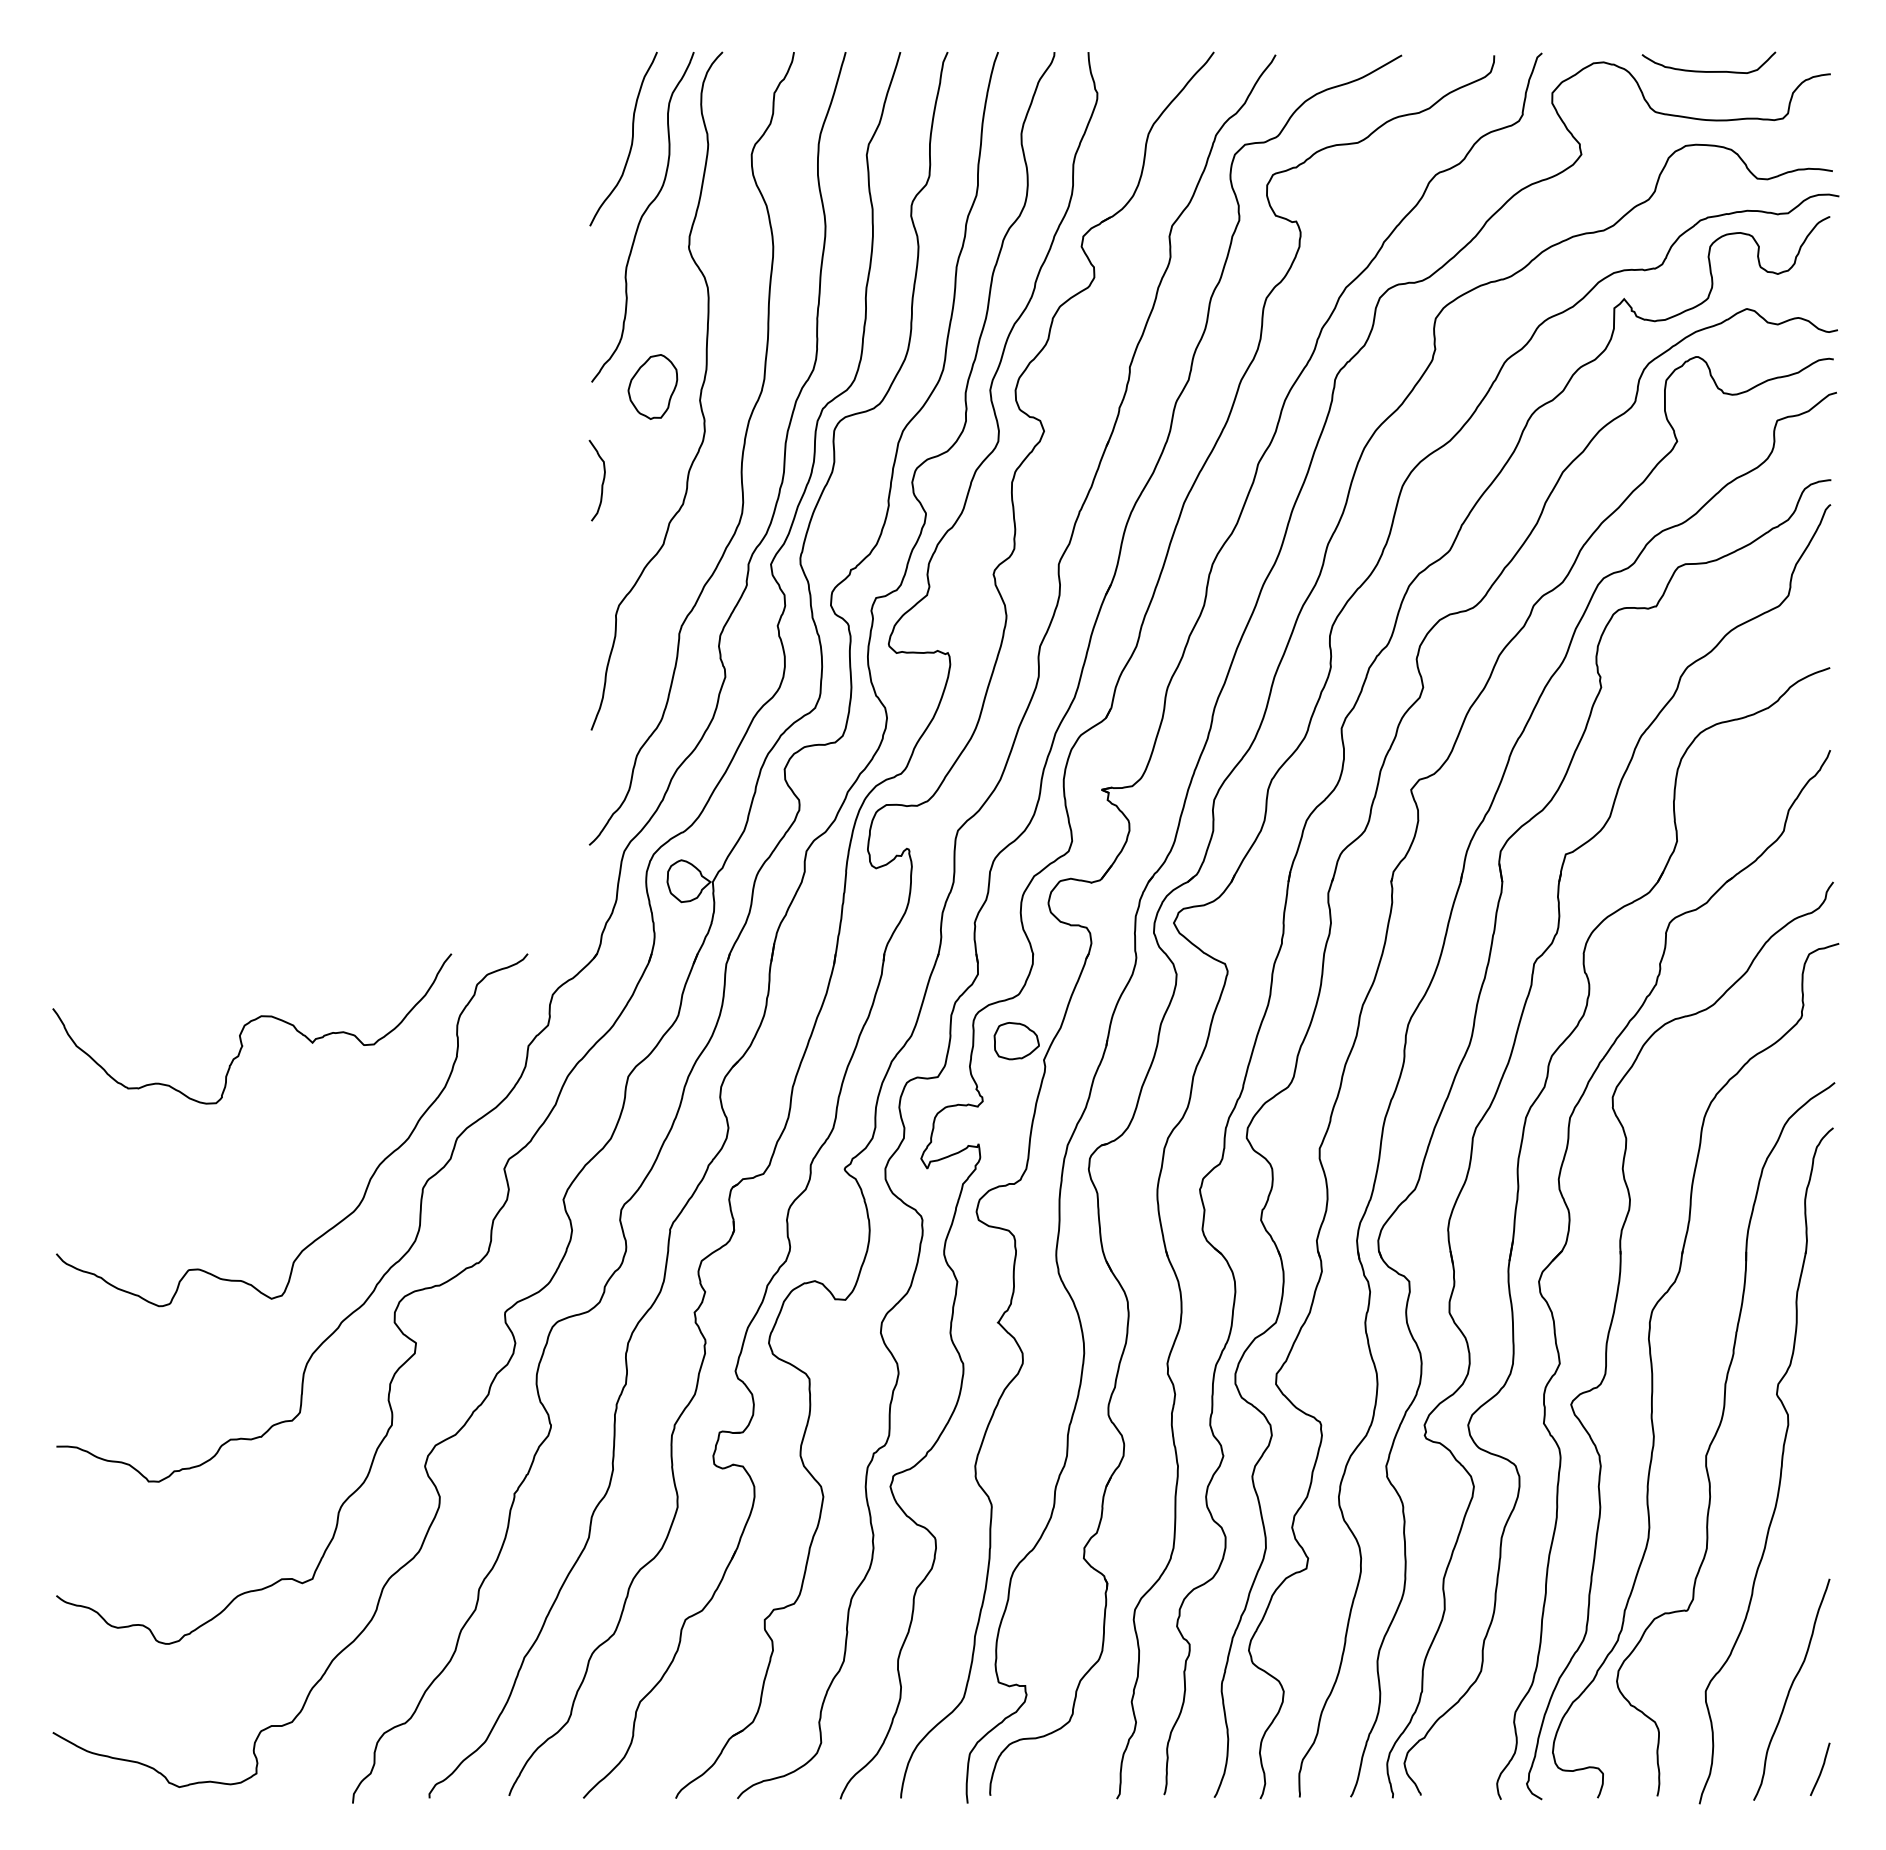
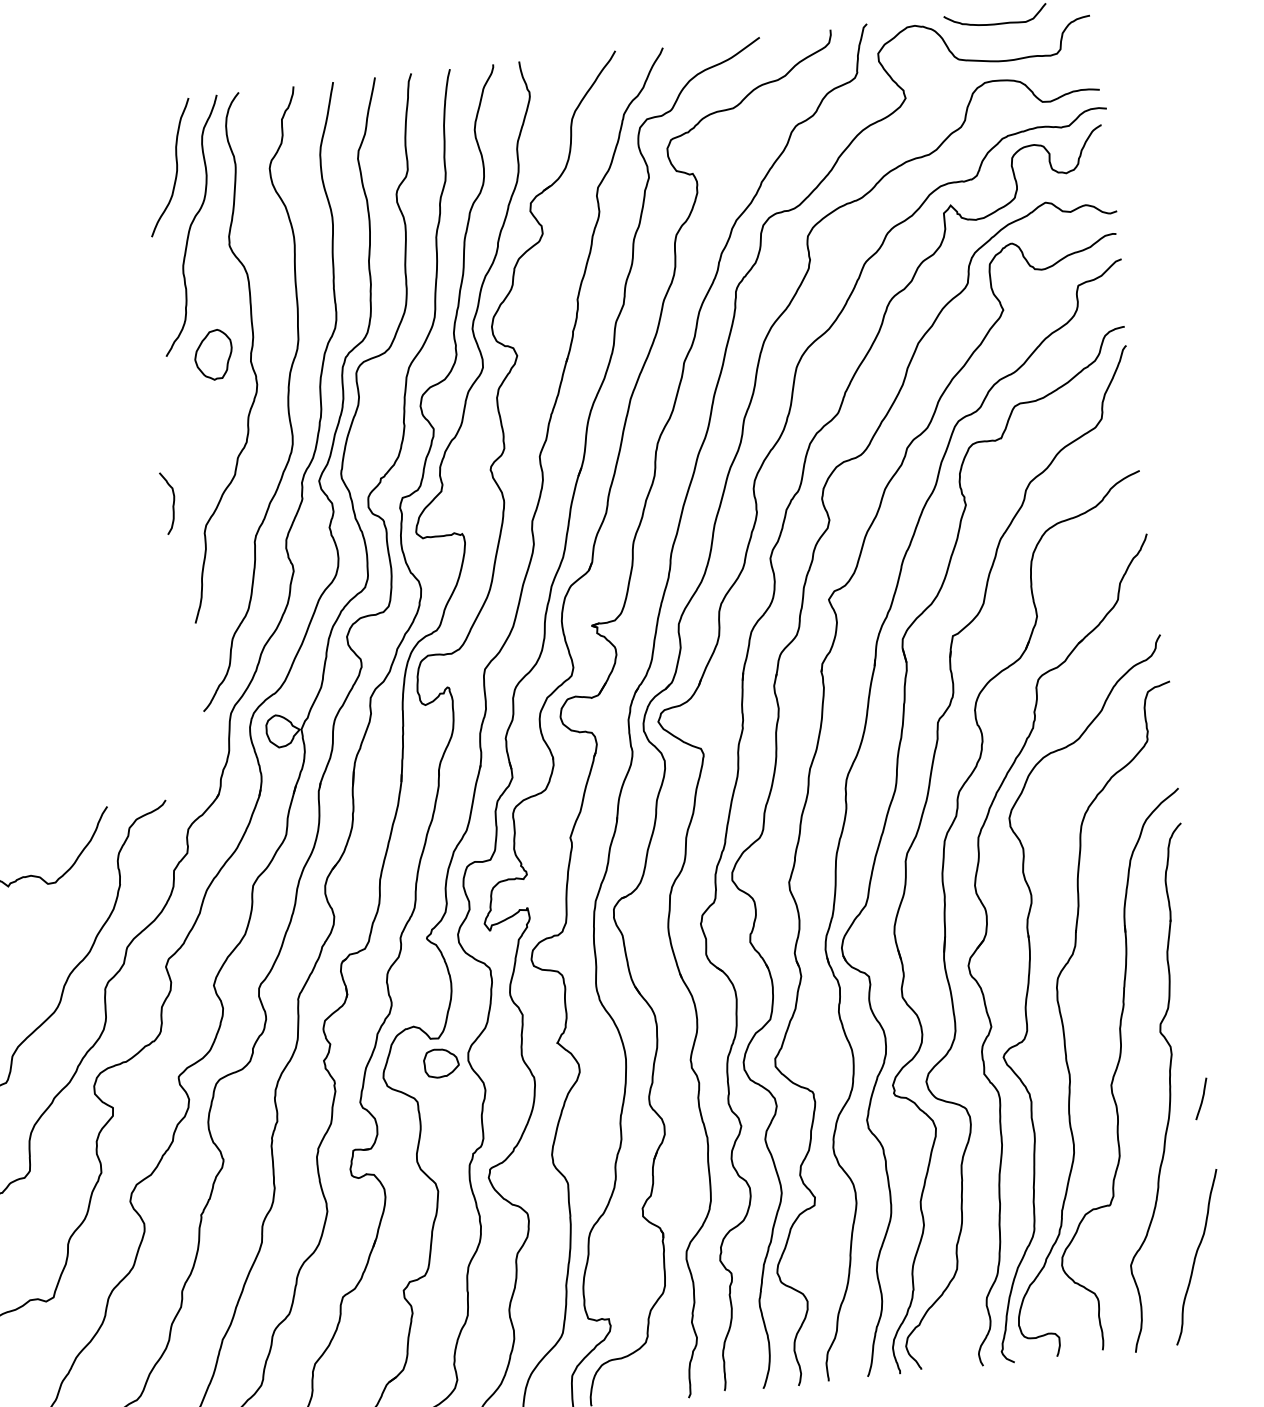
curve: (602, 480) -> (173, 502), moved
part: (1016, 1041) -> (441, 1063), moved
curve: (1820, 1770) -> (1201, 1099), moved

